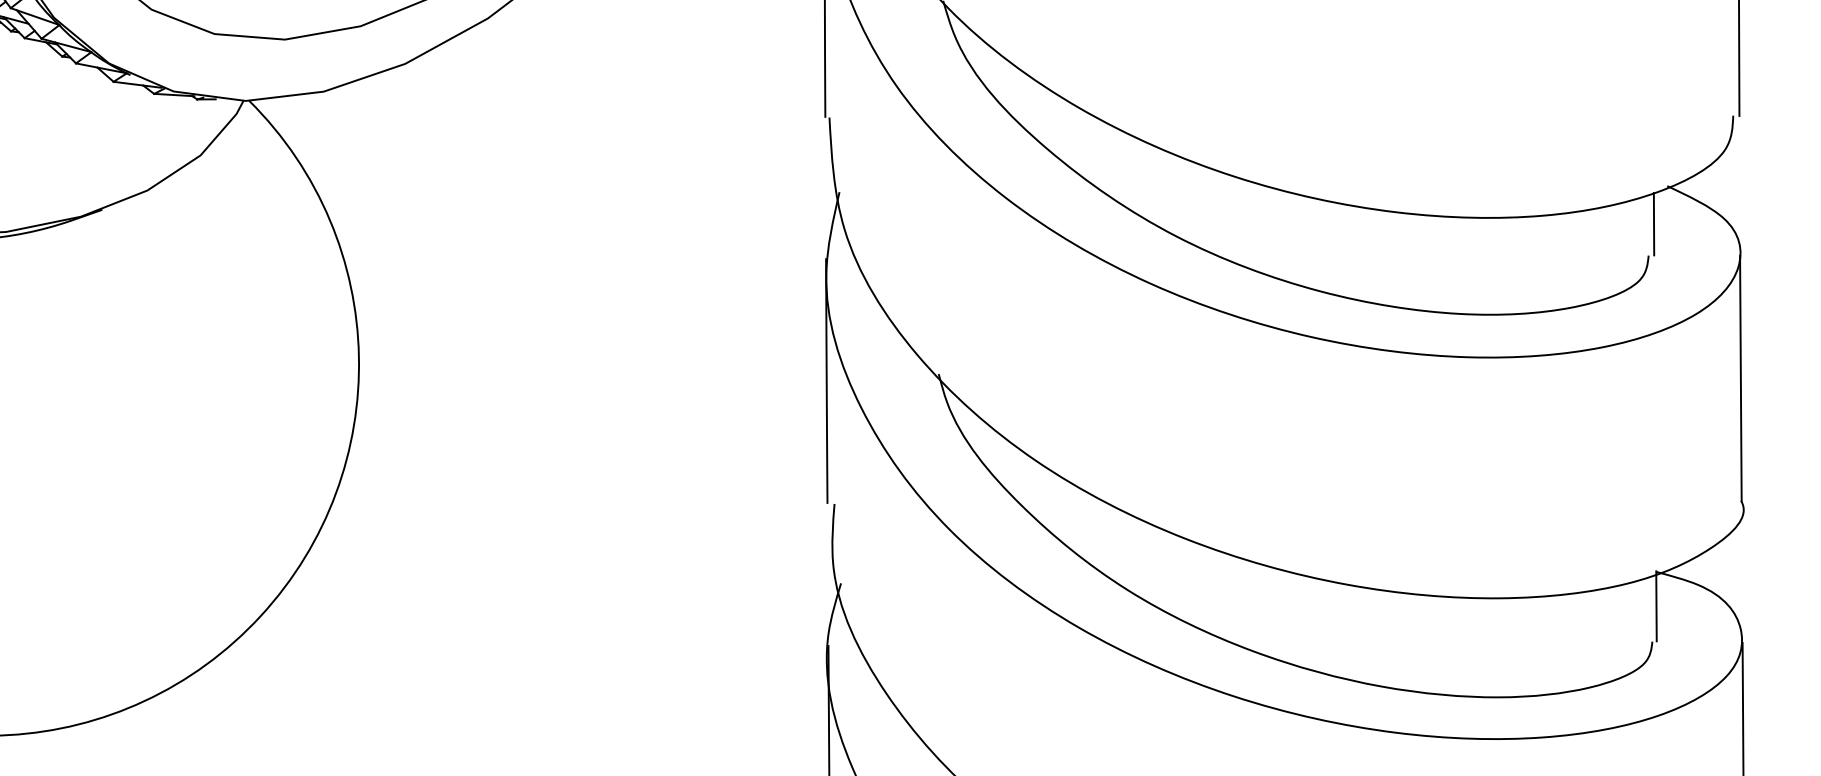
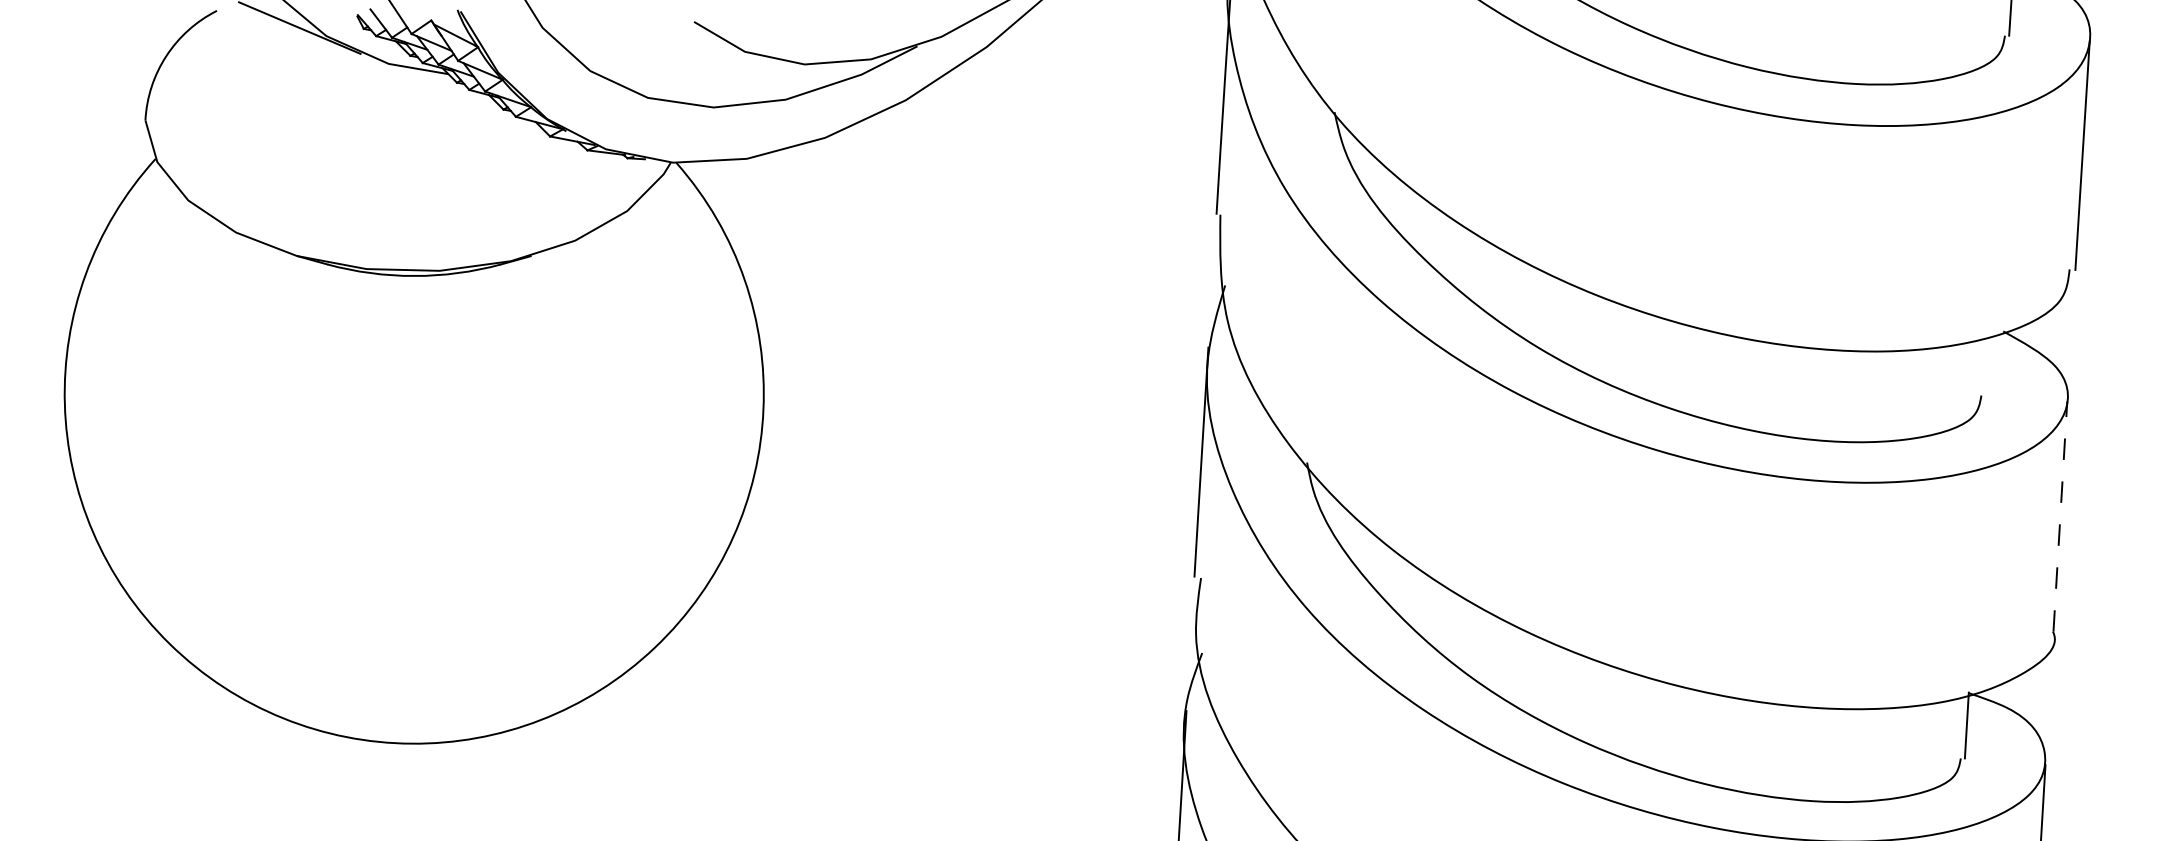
line: (1654, 223) -> (1988, 365), removed
line: (1740, 378) -> (2060, 516), solid -> dashed

